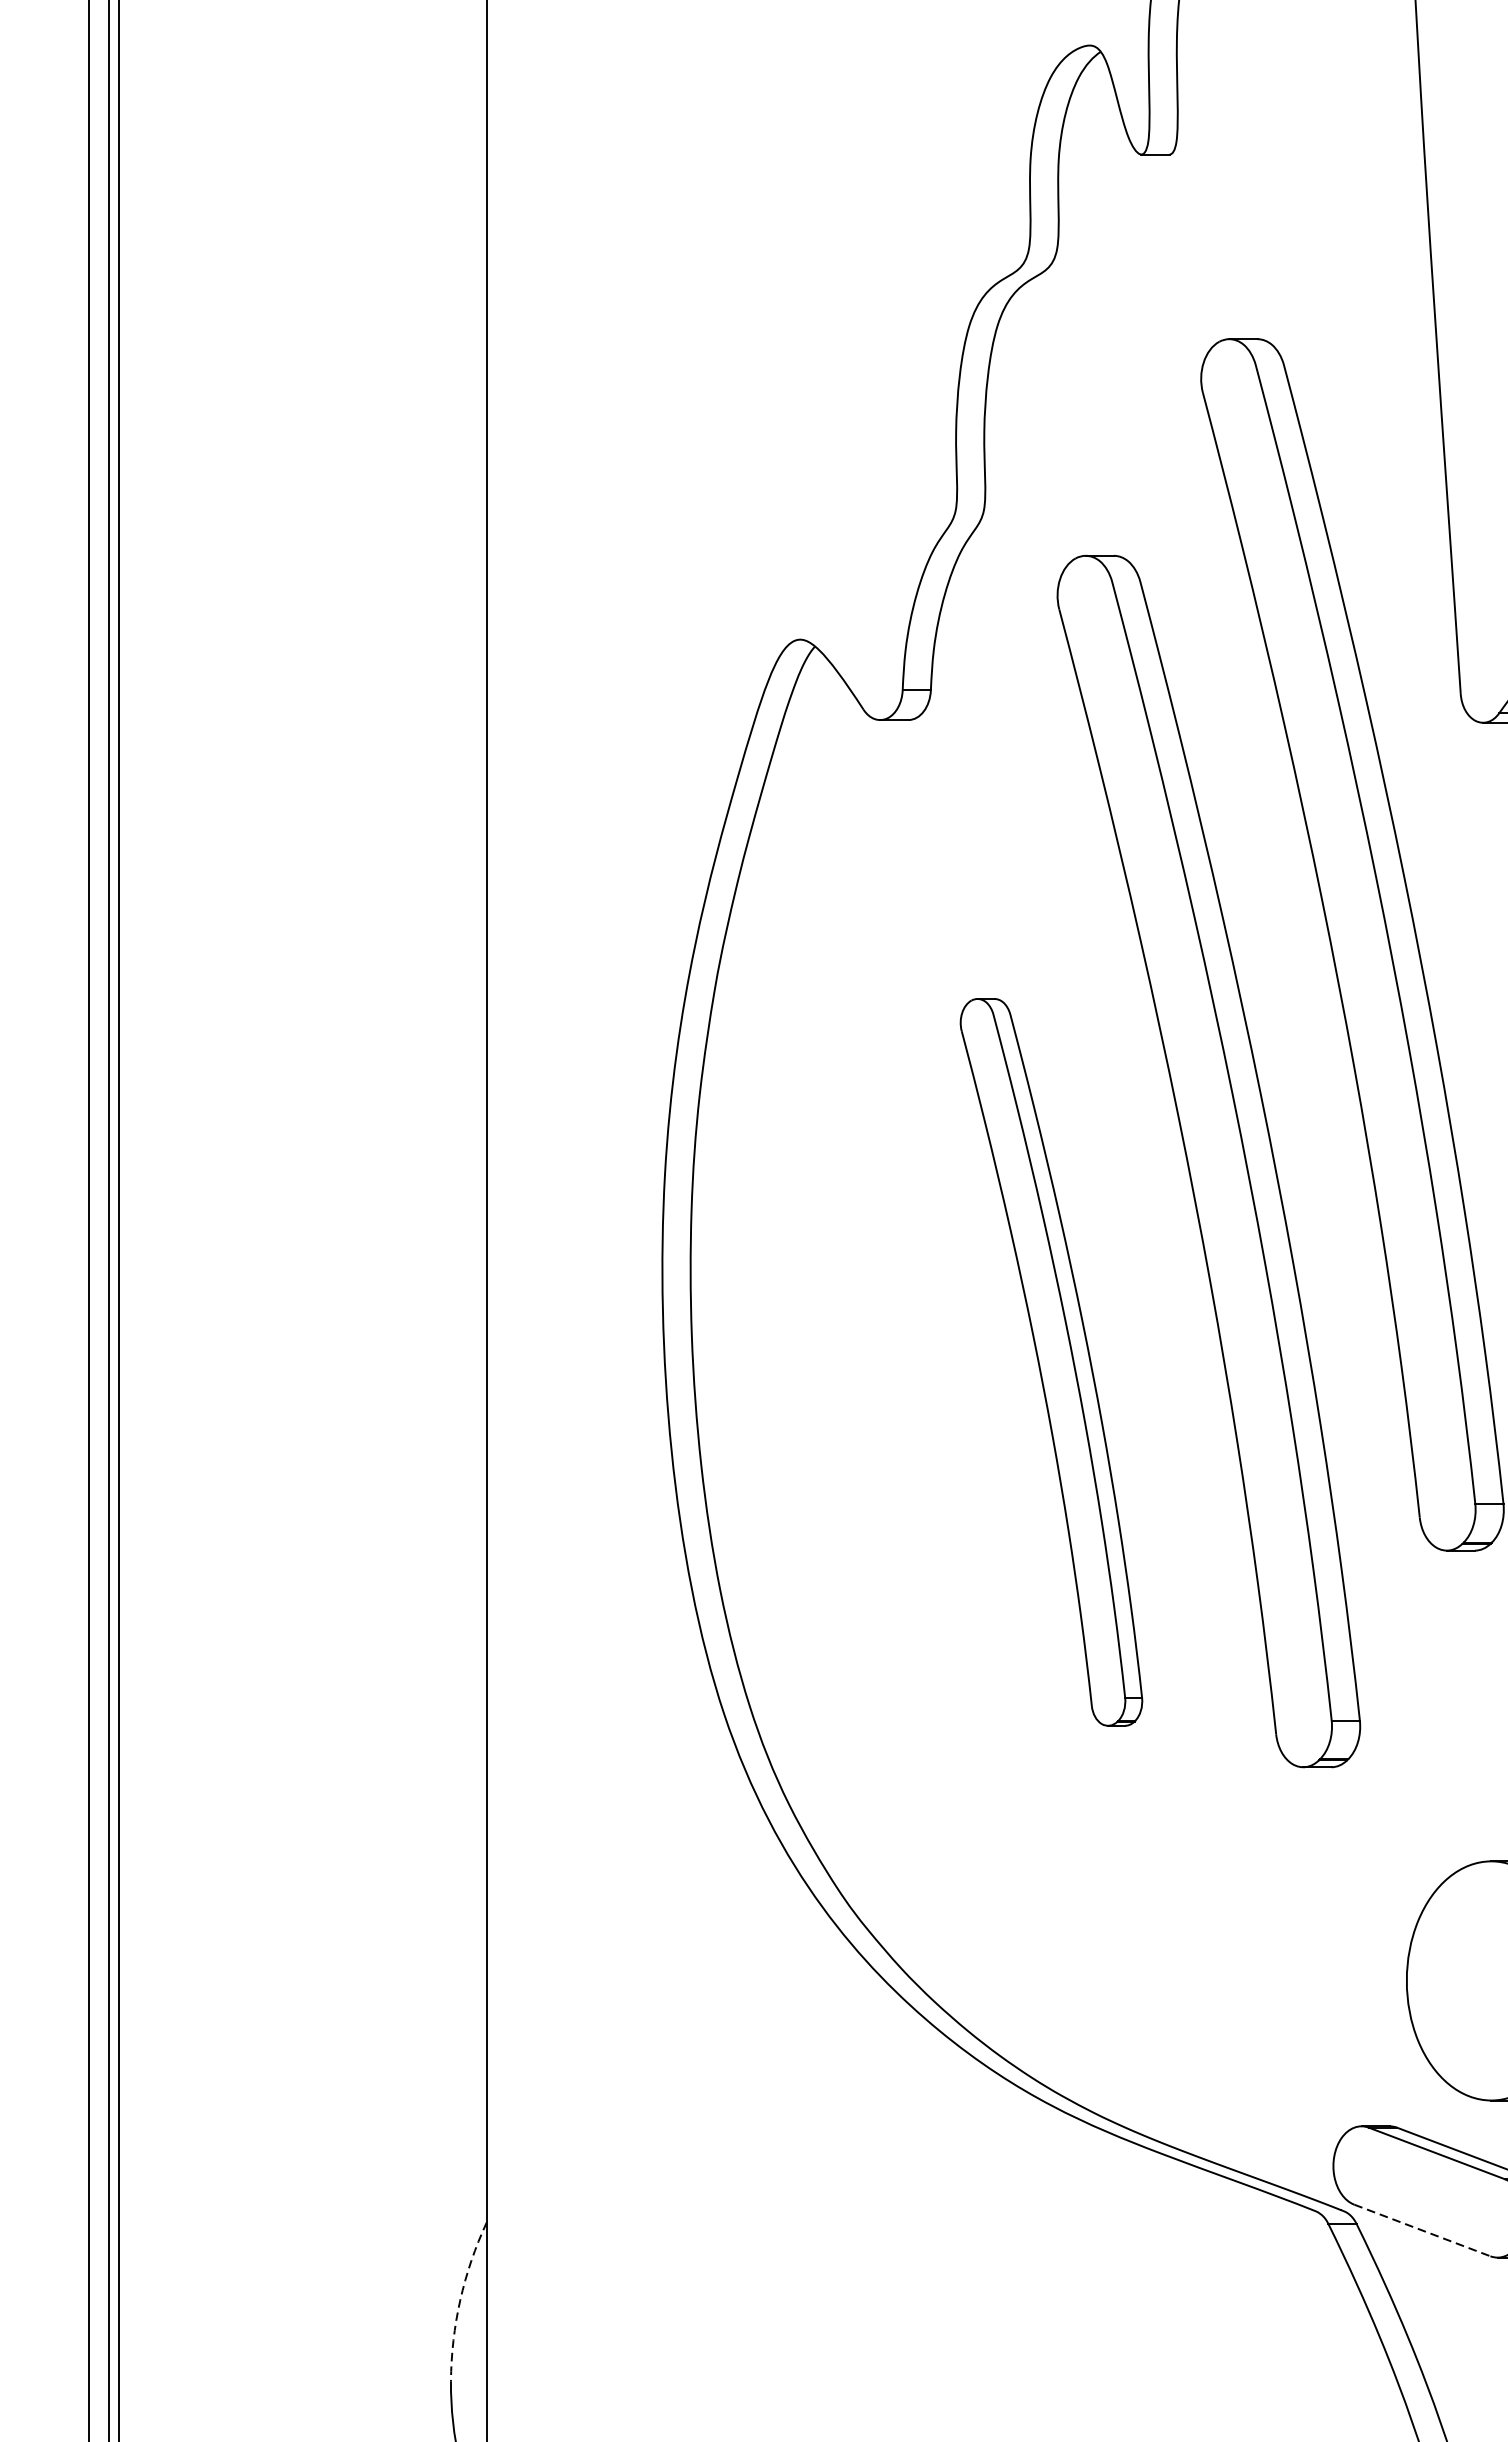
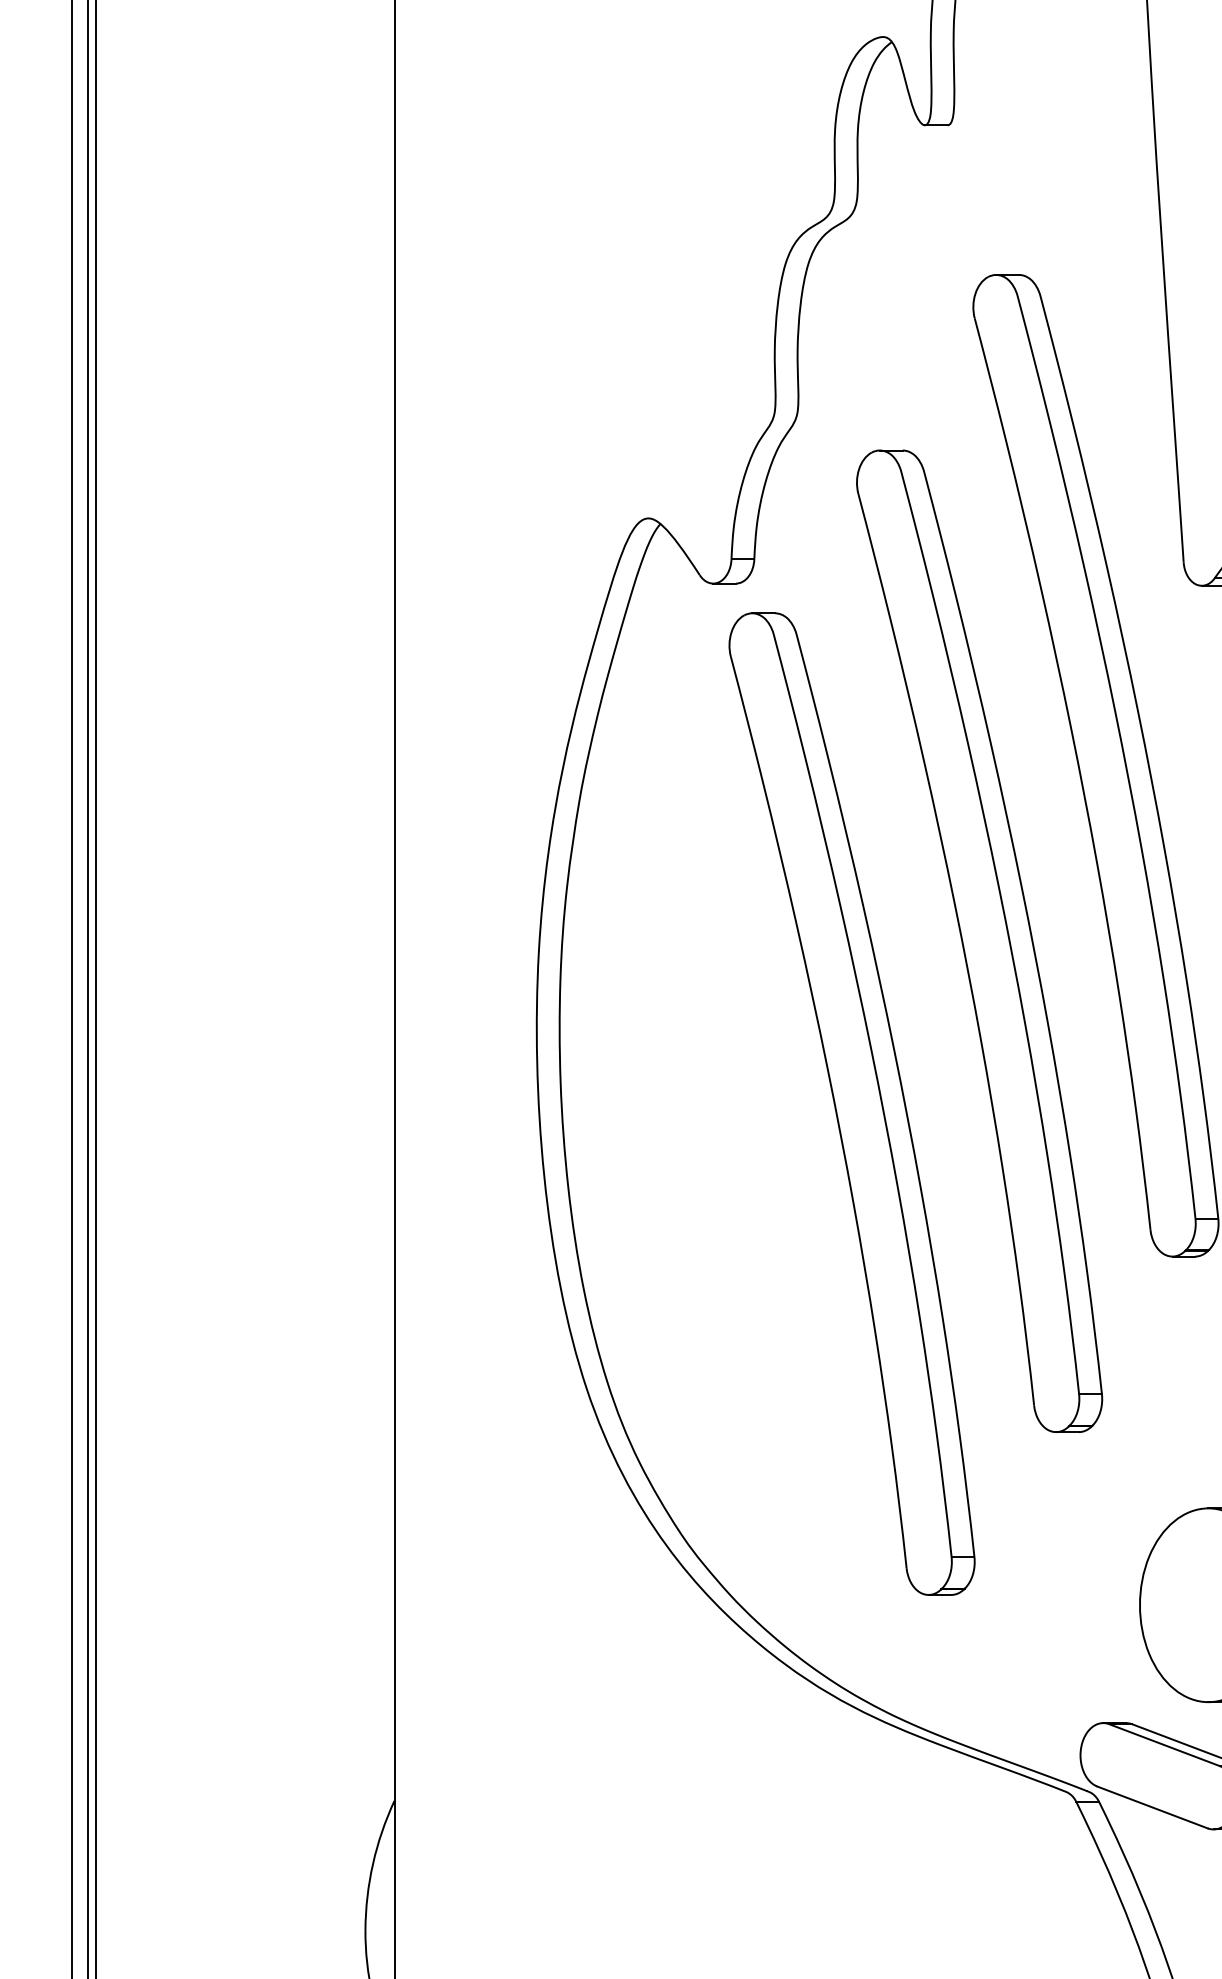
part: (1050, 1361) -> (851, 1103), size x1.67
line: (1422, 2230) -> (1152, 1807), dashed -> solid
arc: (460, 2299) -> (373, 1863), dashed -> solid

